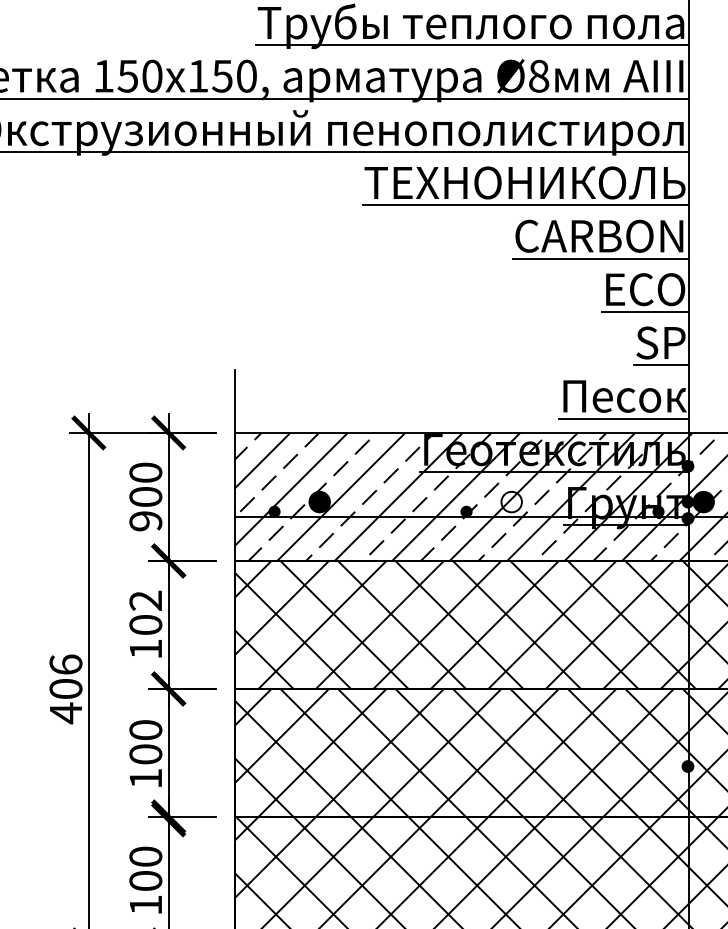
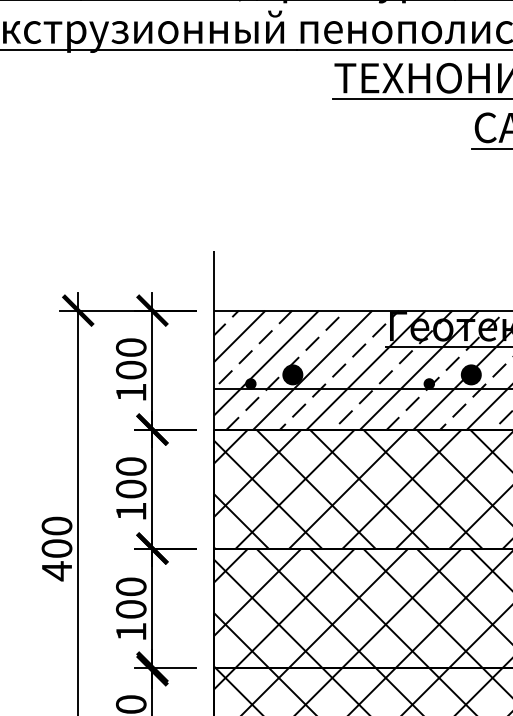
fill: (511, 501) -> (471, 374), added
text: (145, 521) -> (130, 392), 900 -> 100
text: (145, 600) -> (130, 466), 102 -> 100
text: (65, 664) -> (56, 525), 406 -> 400

